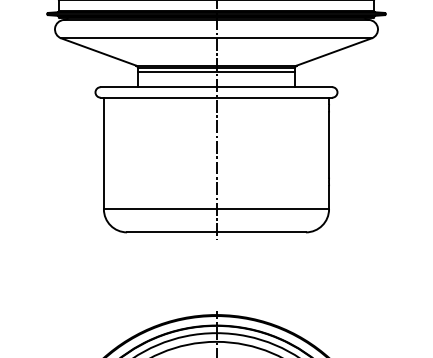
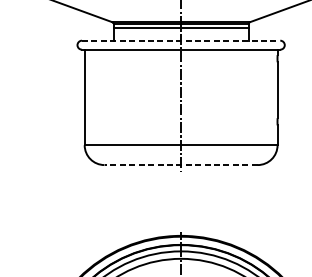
line: (216, 87) -> (181, 40), solid -> dashed
line: (215, 232) -> (180, 165), solid -> dashed

